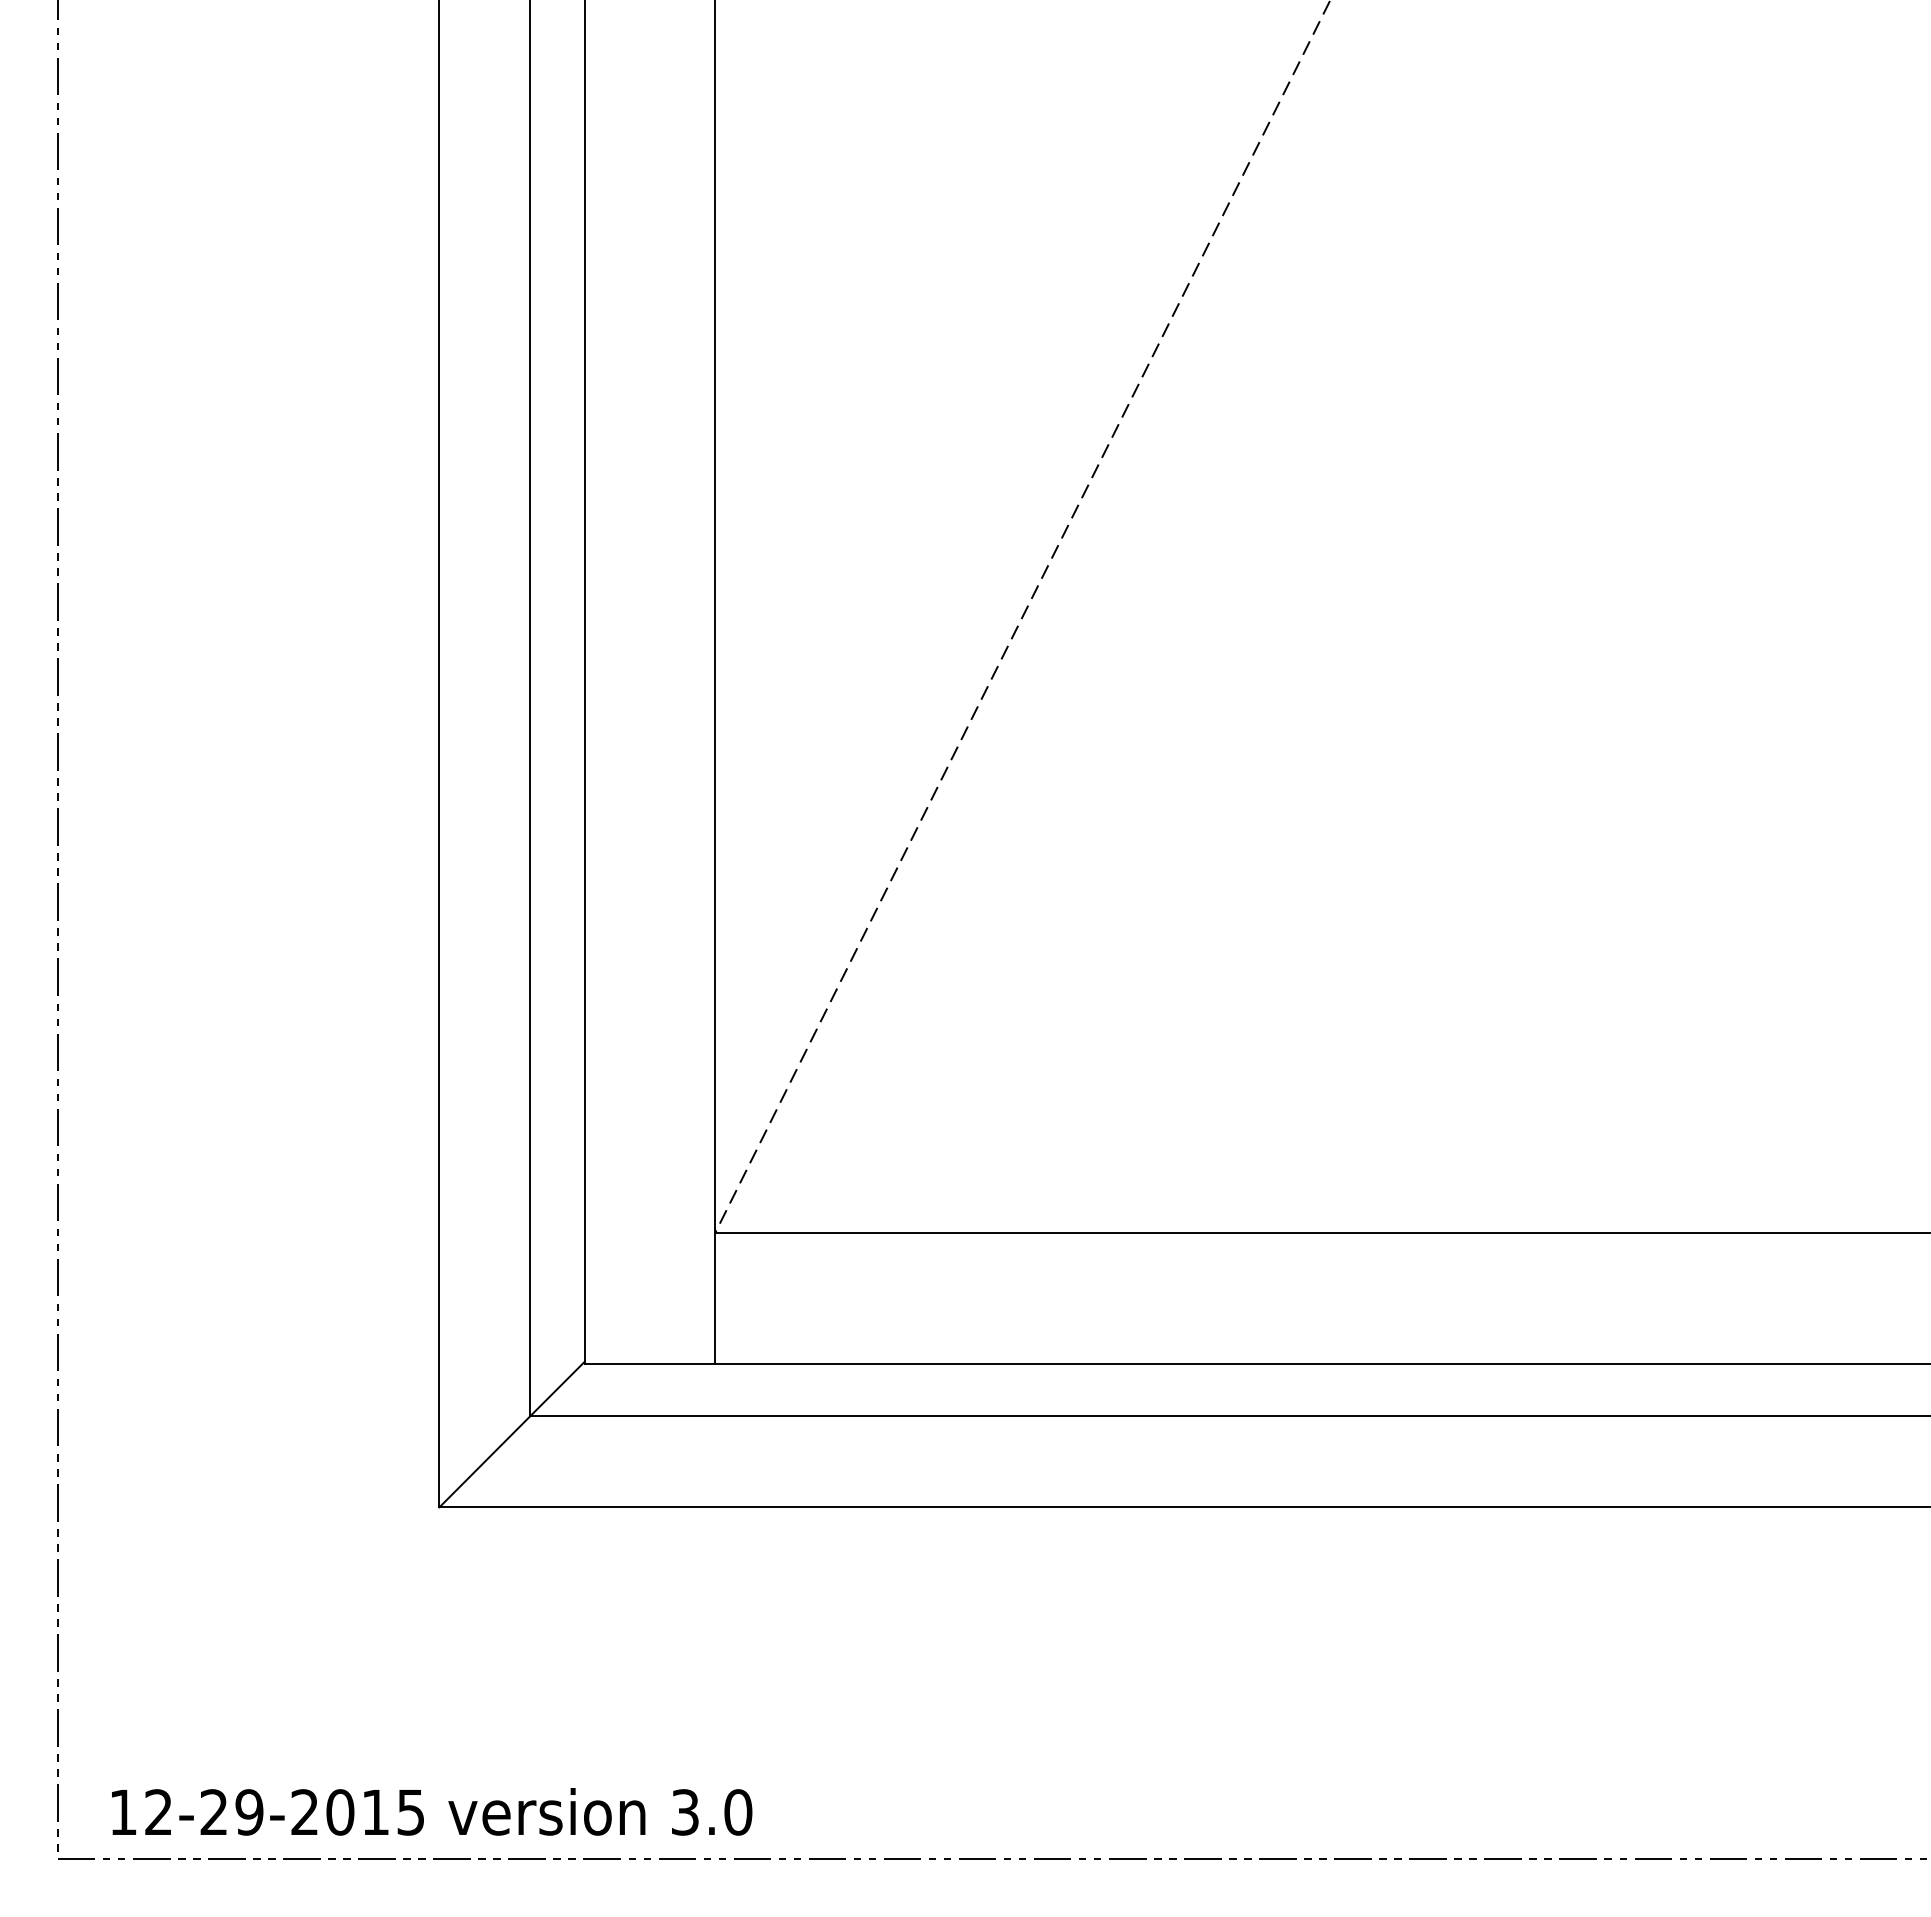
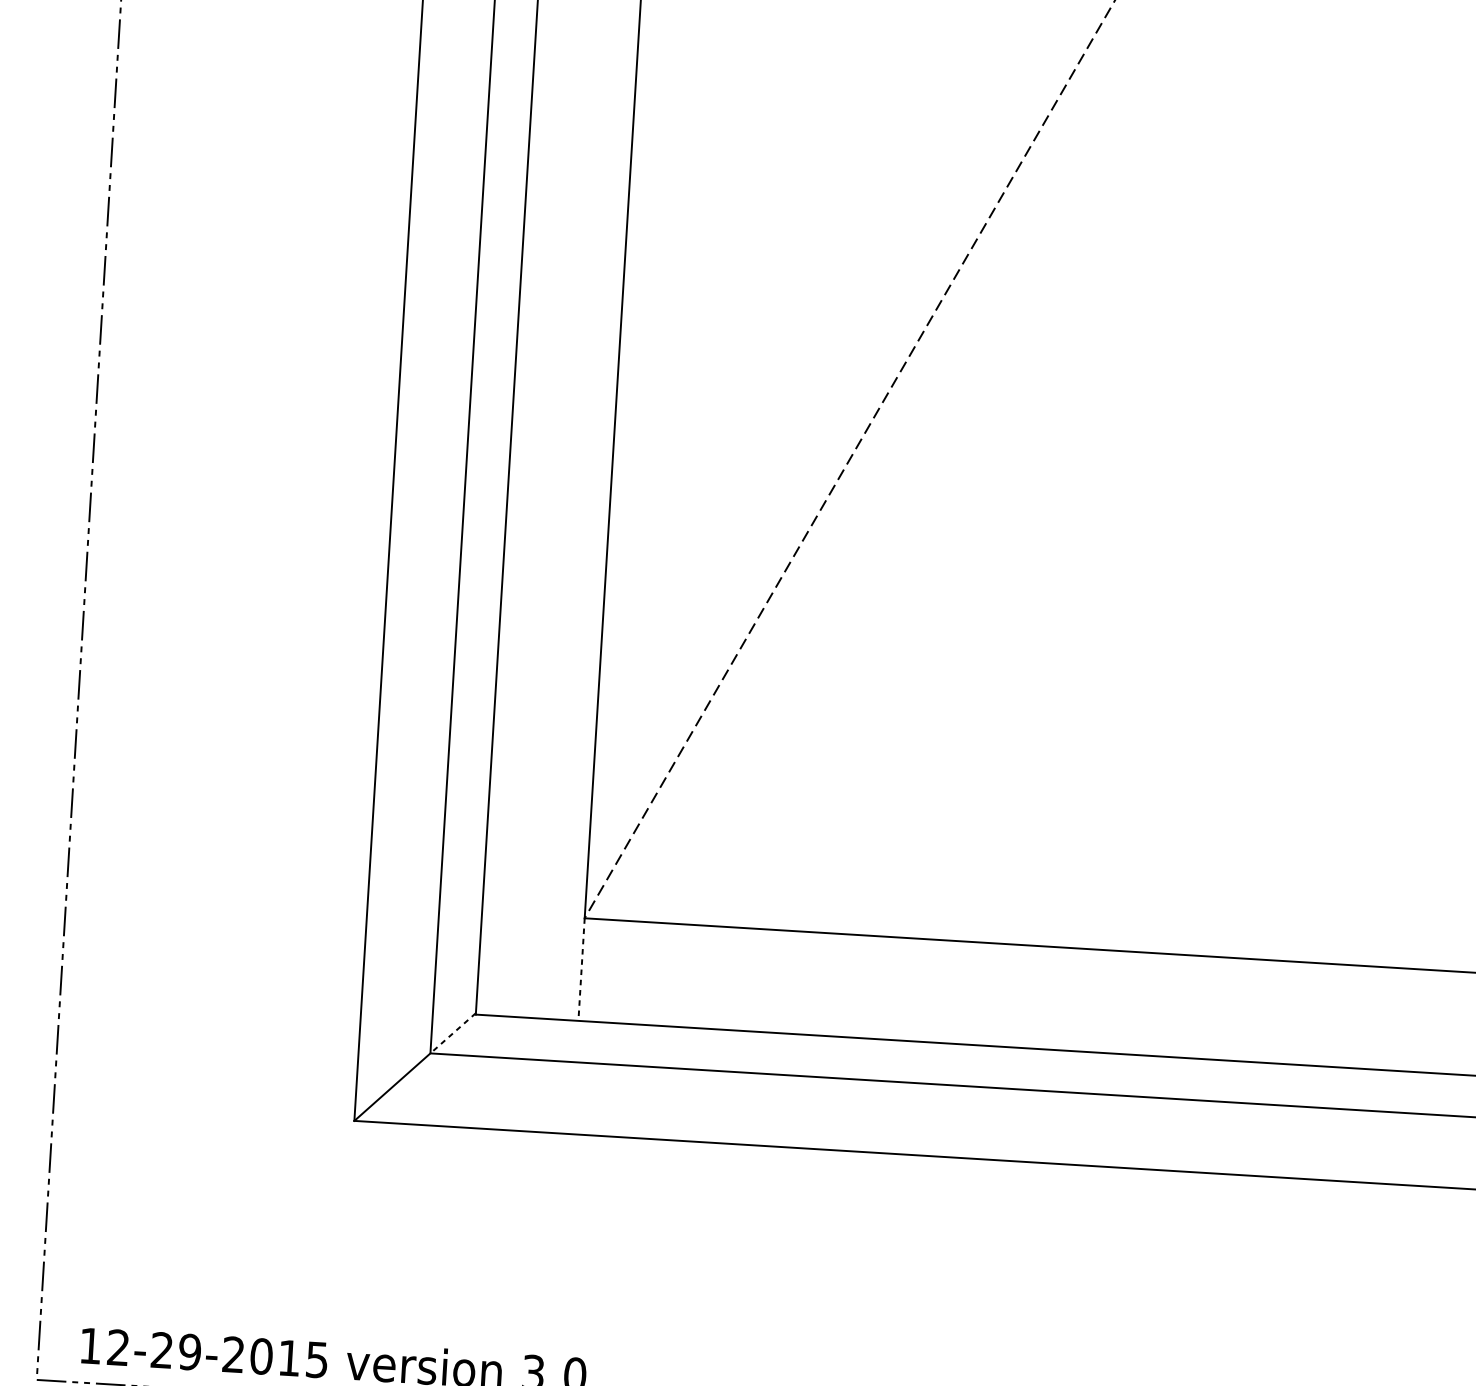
line: (715, 1298) -> (581, 969), solid -> dashed
line: (557, 1389) -> (453, 1033), solid -> dashed

